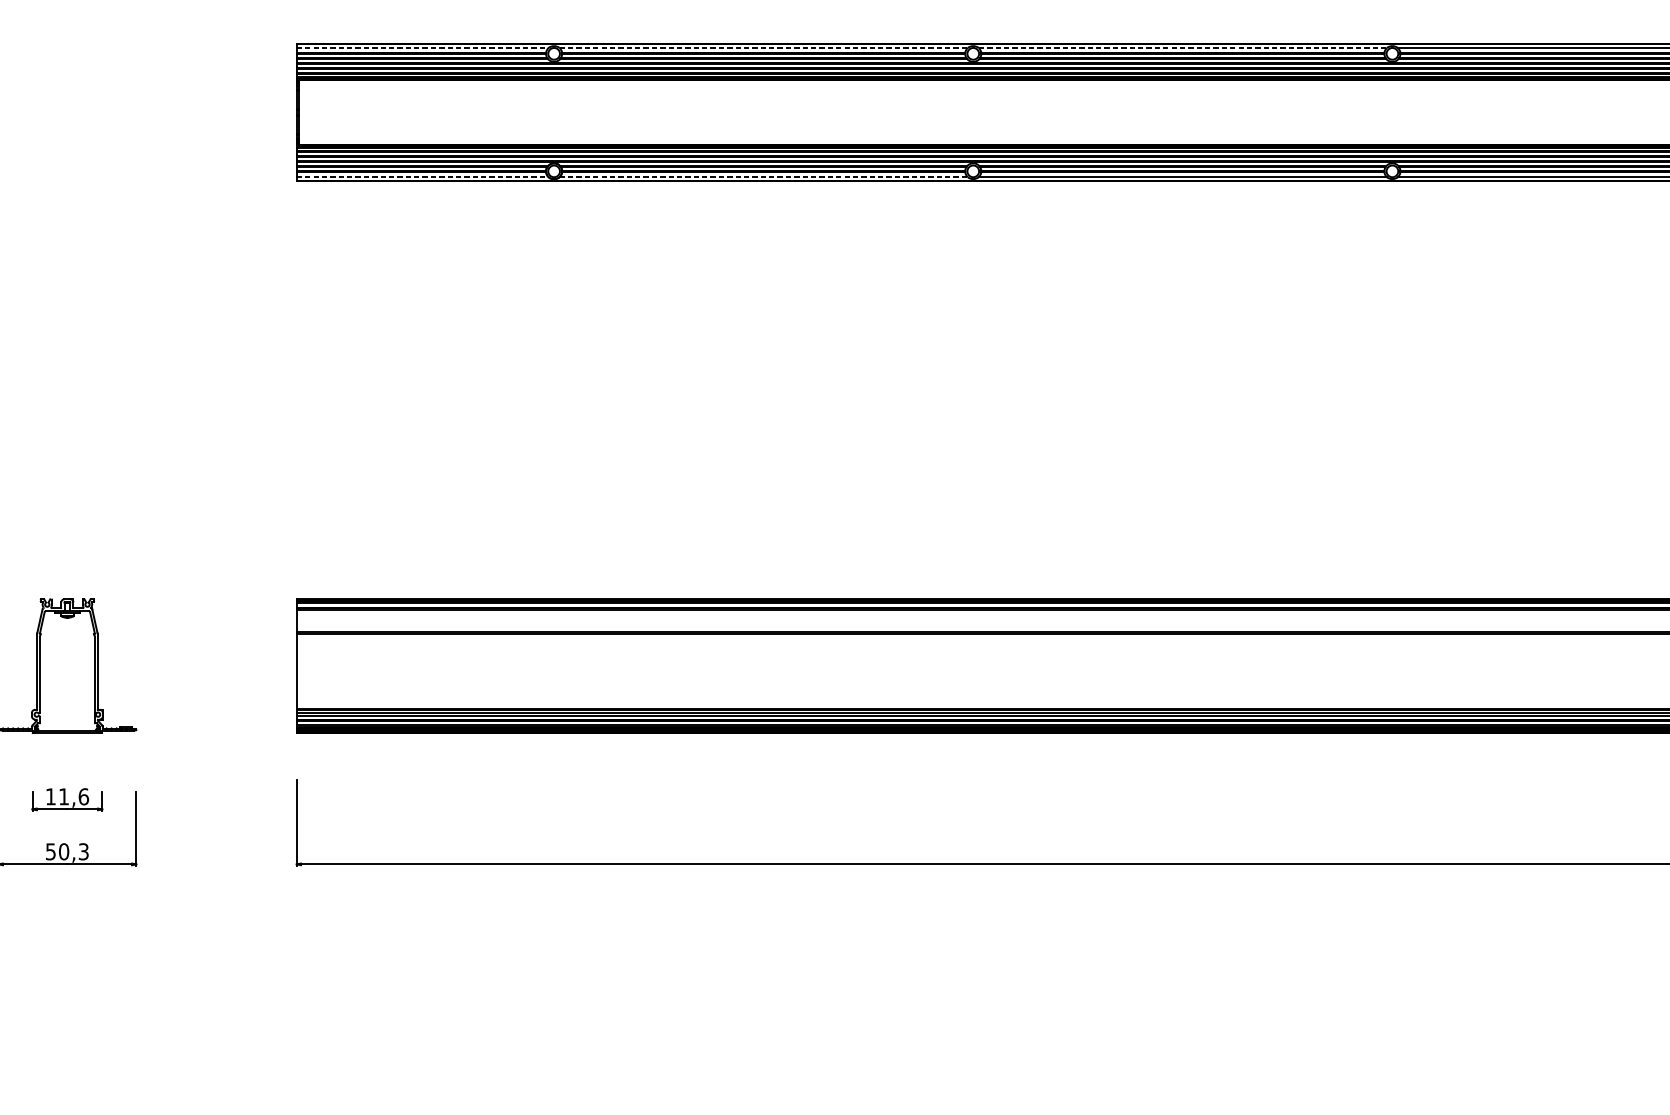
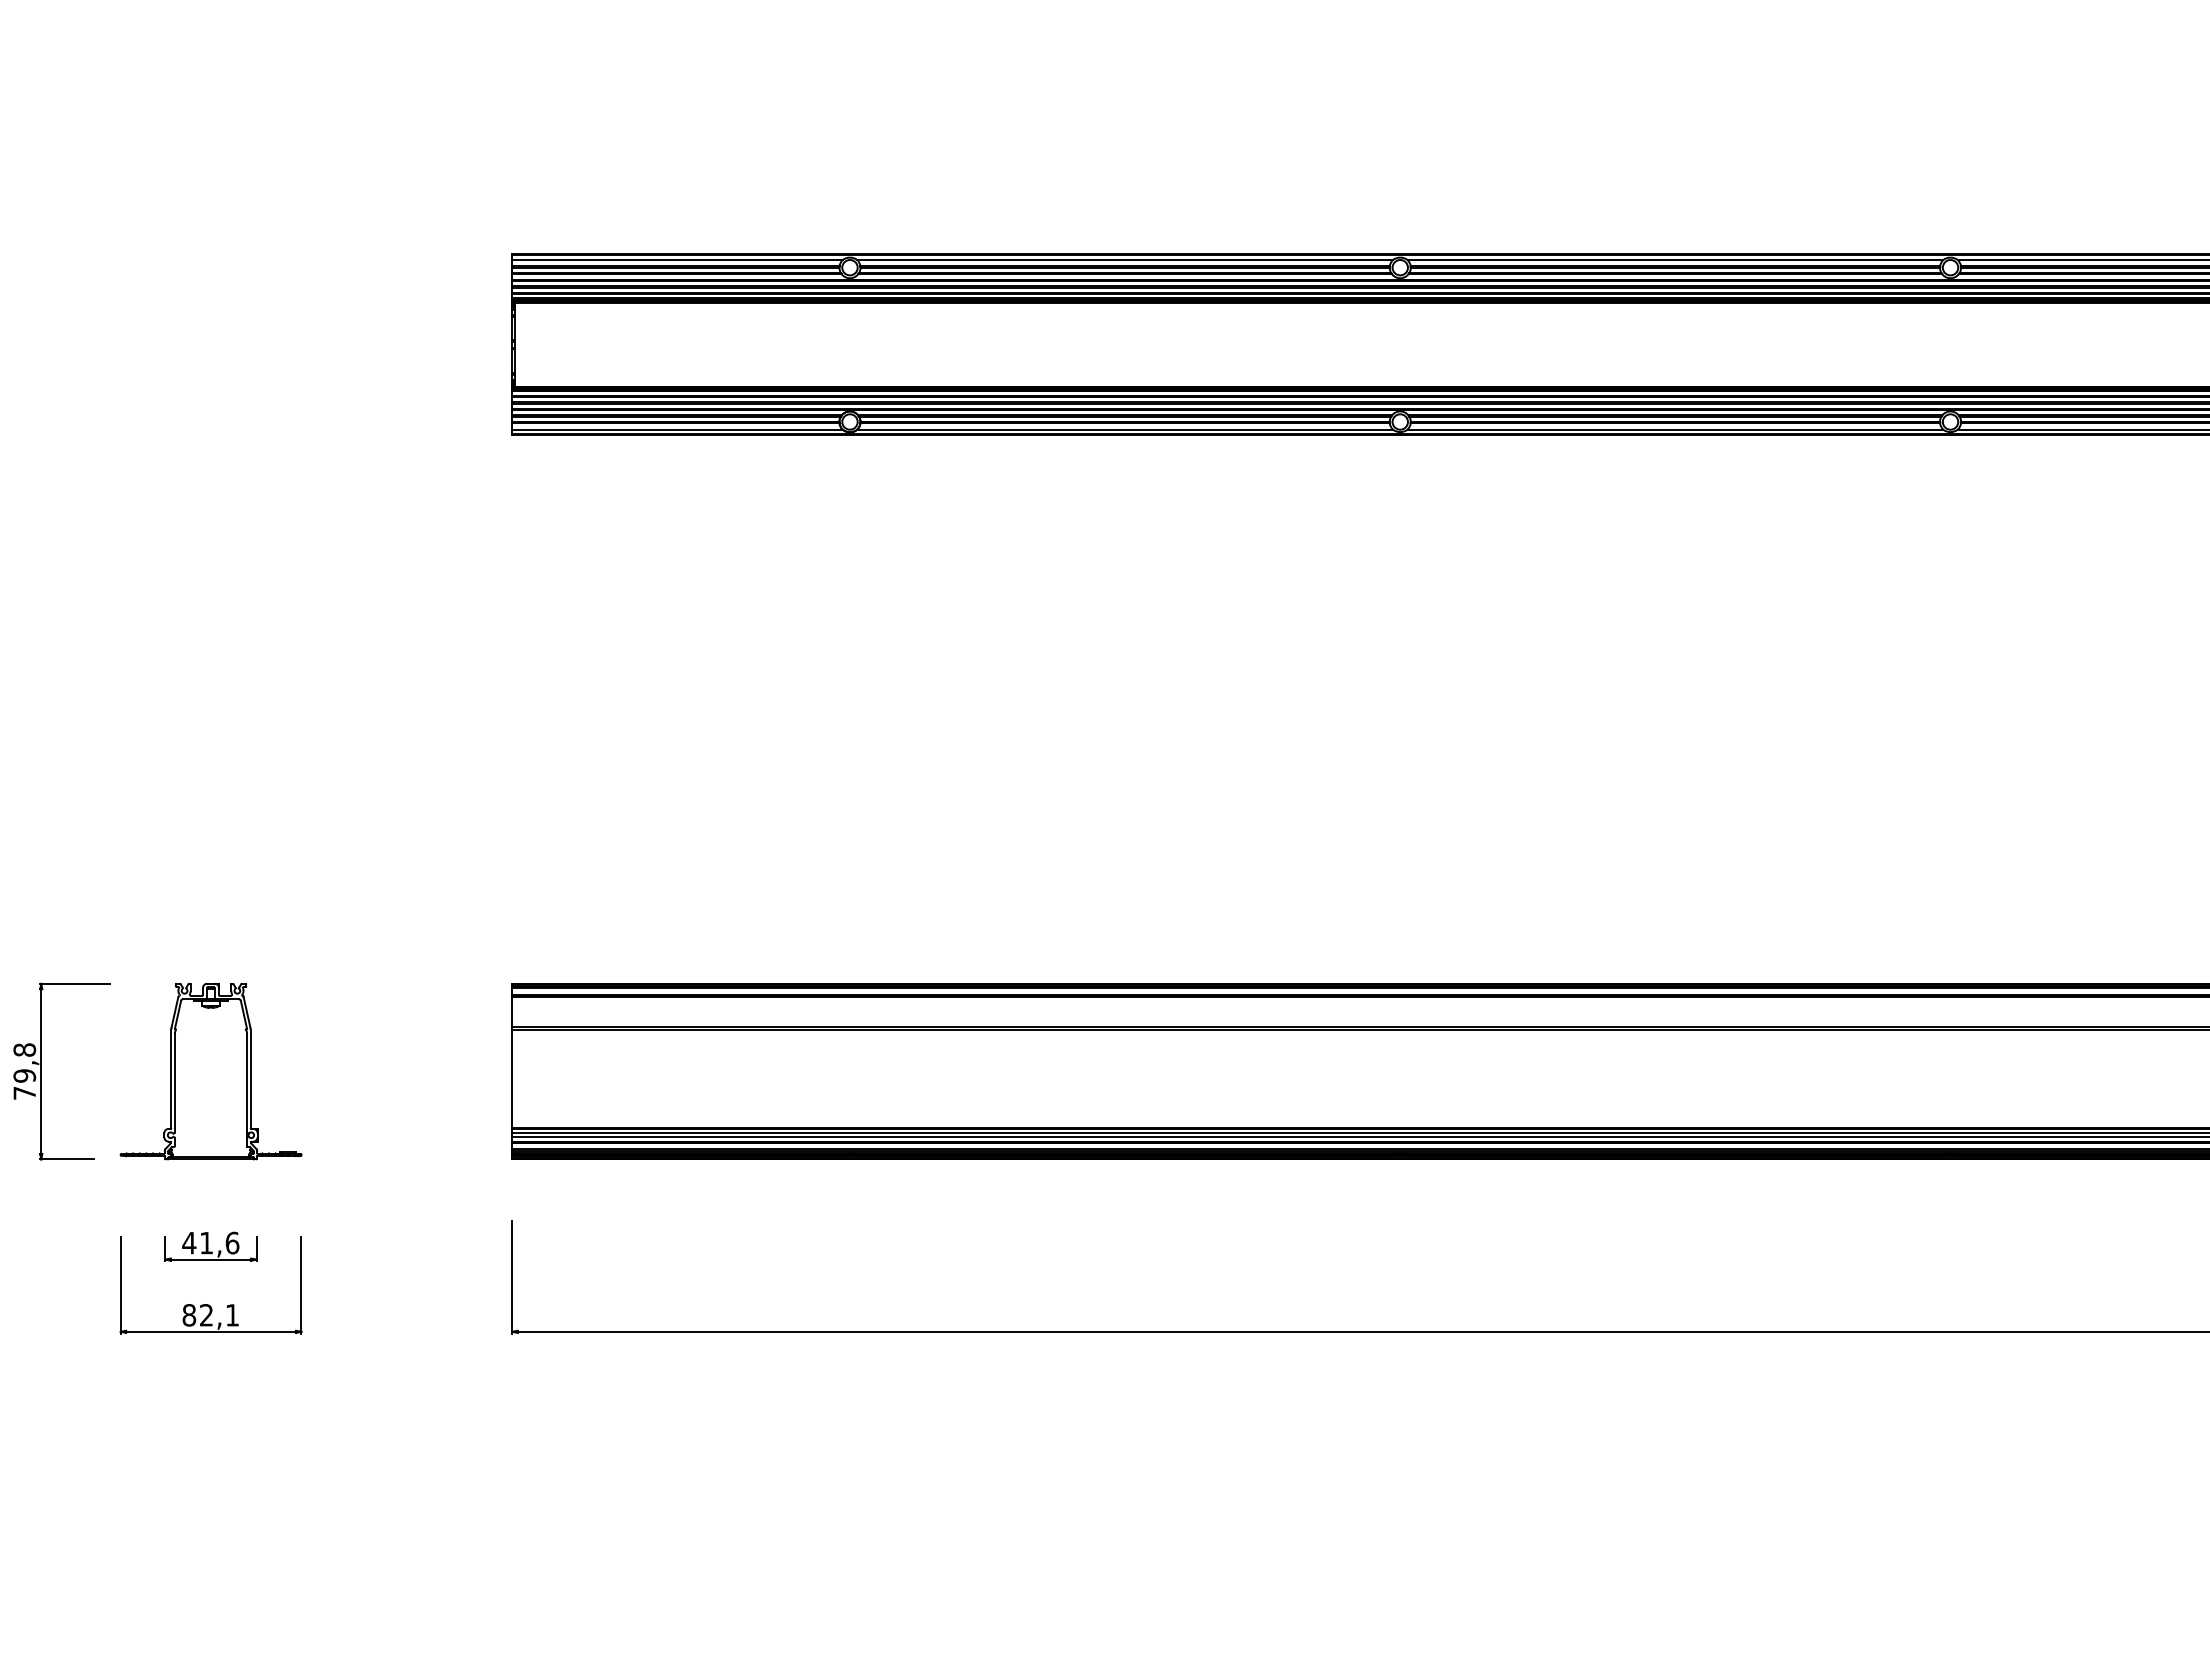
line: (422, 48) -> (677, 260), dashed -> solid
line: (763, 48) -> (1125, 260), dashed -> solid
line: (1182, 48) -> (1675, 260), dashed -> solid
line: (422, 177) -> (677, 429), dashed -> solid
line: (763, 177) -> (1125, 429), dashed -> solid
text: (51, 797) -> (189, 1243), 11,6 -> 41,6
text: (67, 851) -> (210, 1315), 50,3 -> 82,1

